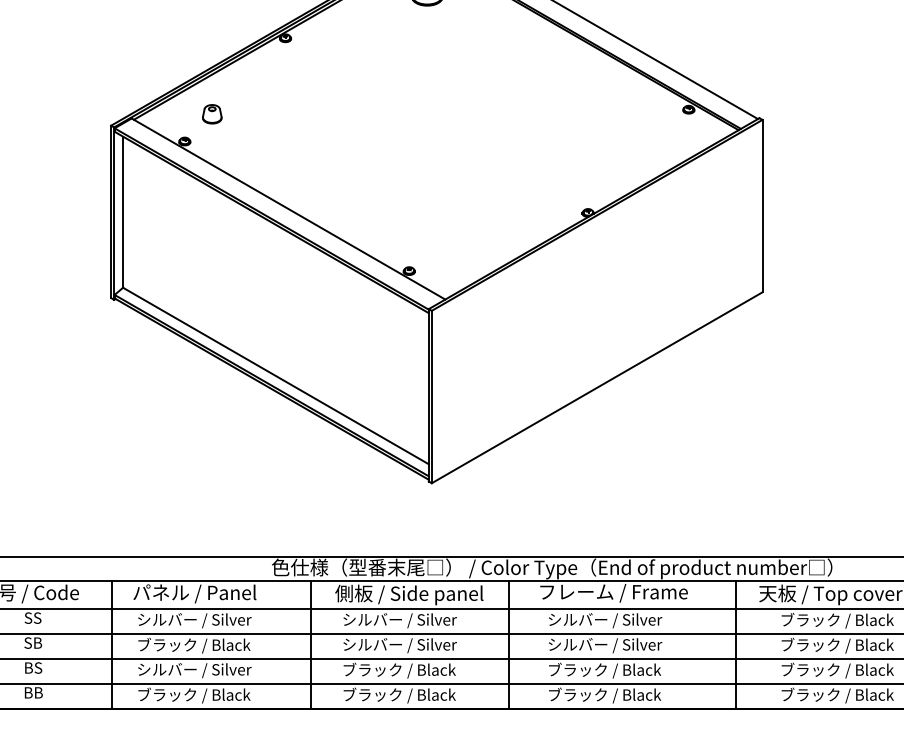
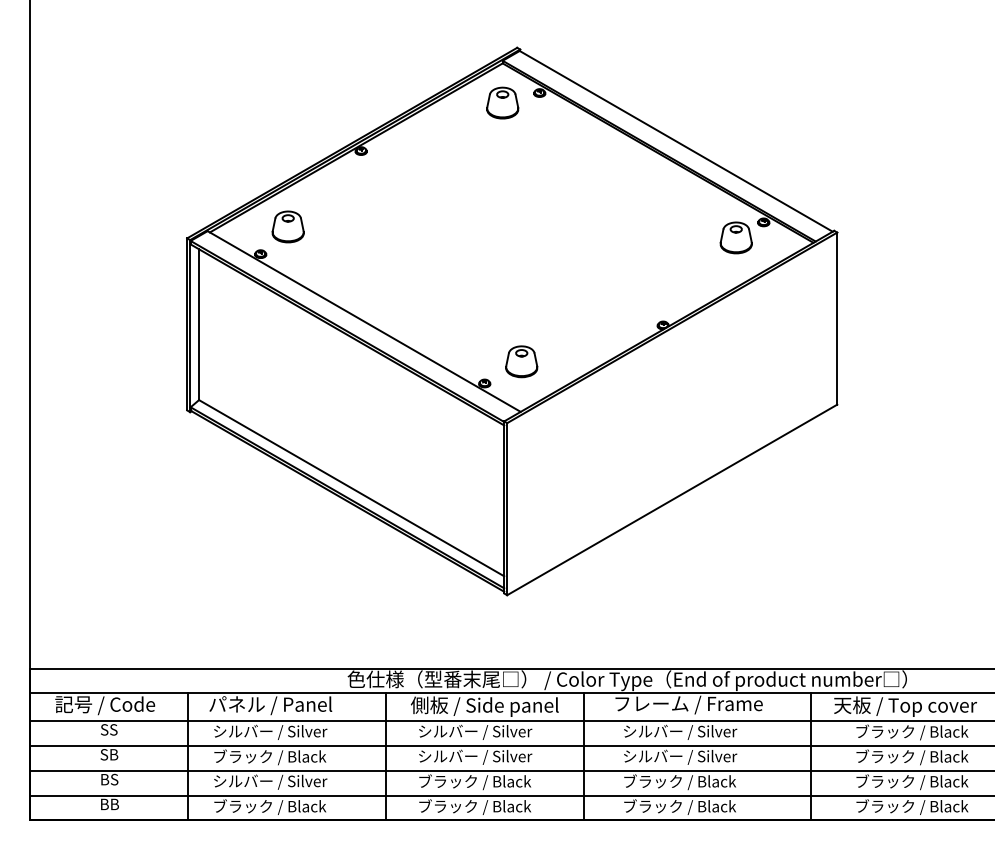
part: (211, 113) -> (287, 226), size x1.67
part: (660, 124) -> (735, 237), added
part: (446, 249) -> (521, 361), added

